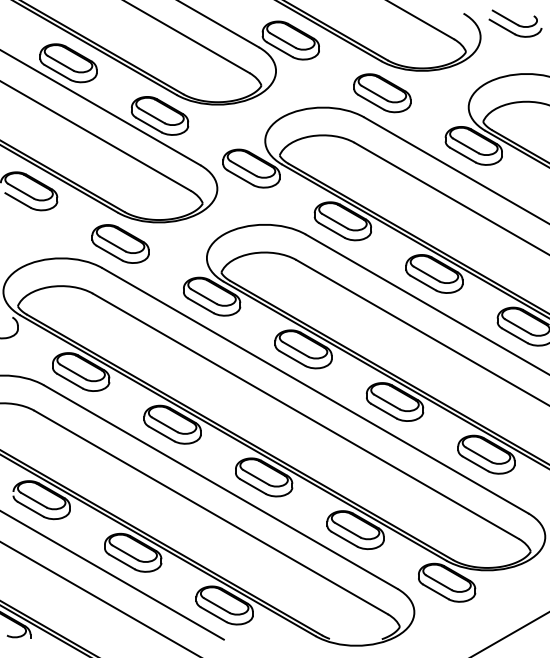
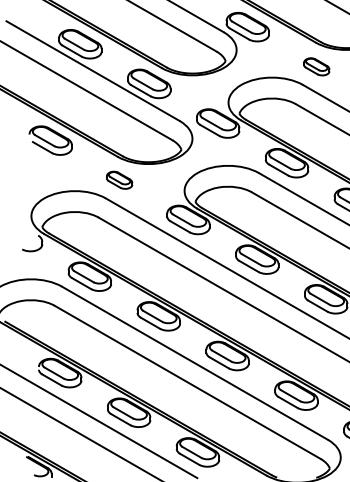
part: (382, 93) -> (316, 66), size x0.6
part: (120, 243) -> (119, 179), size x0.6

